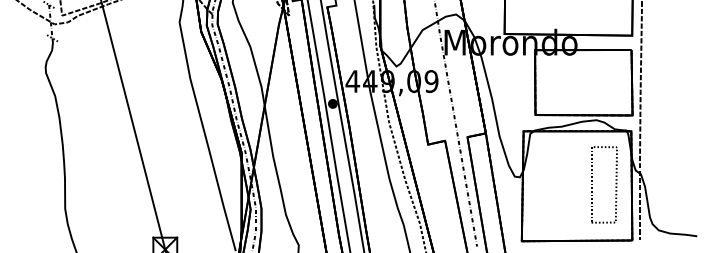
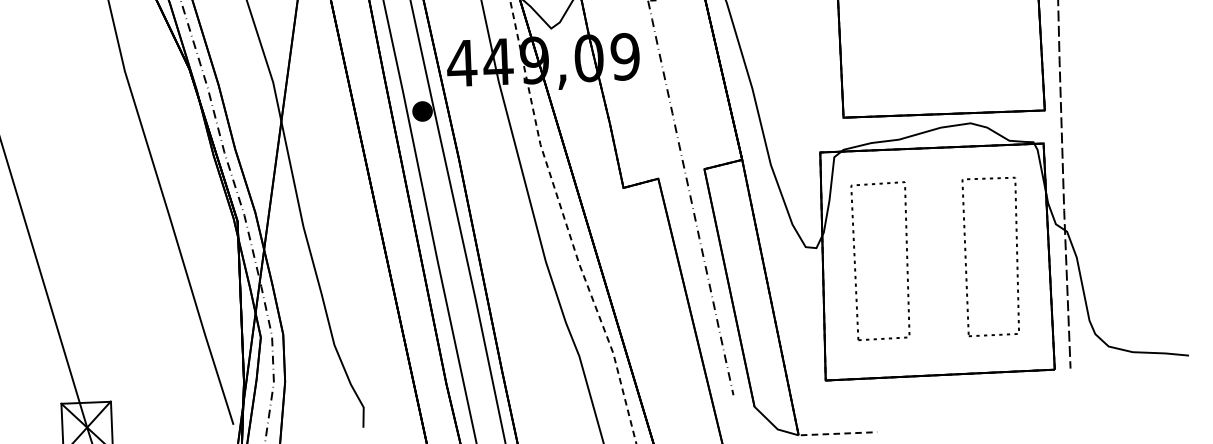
part: (538, 184) -> (855, 261), added

